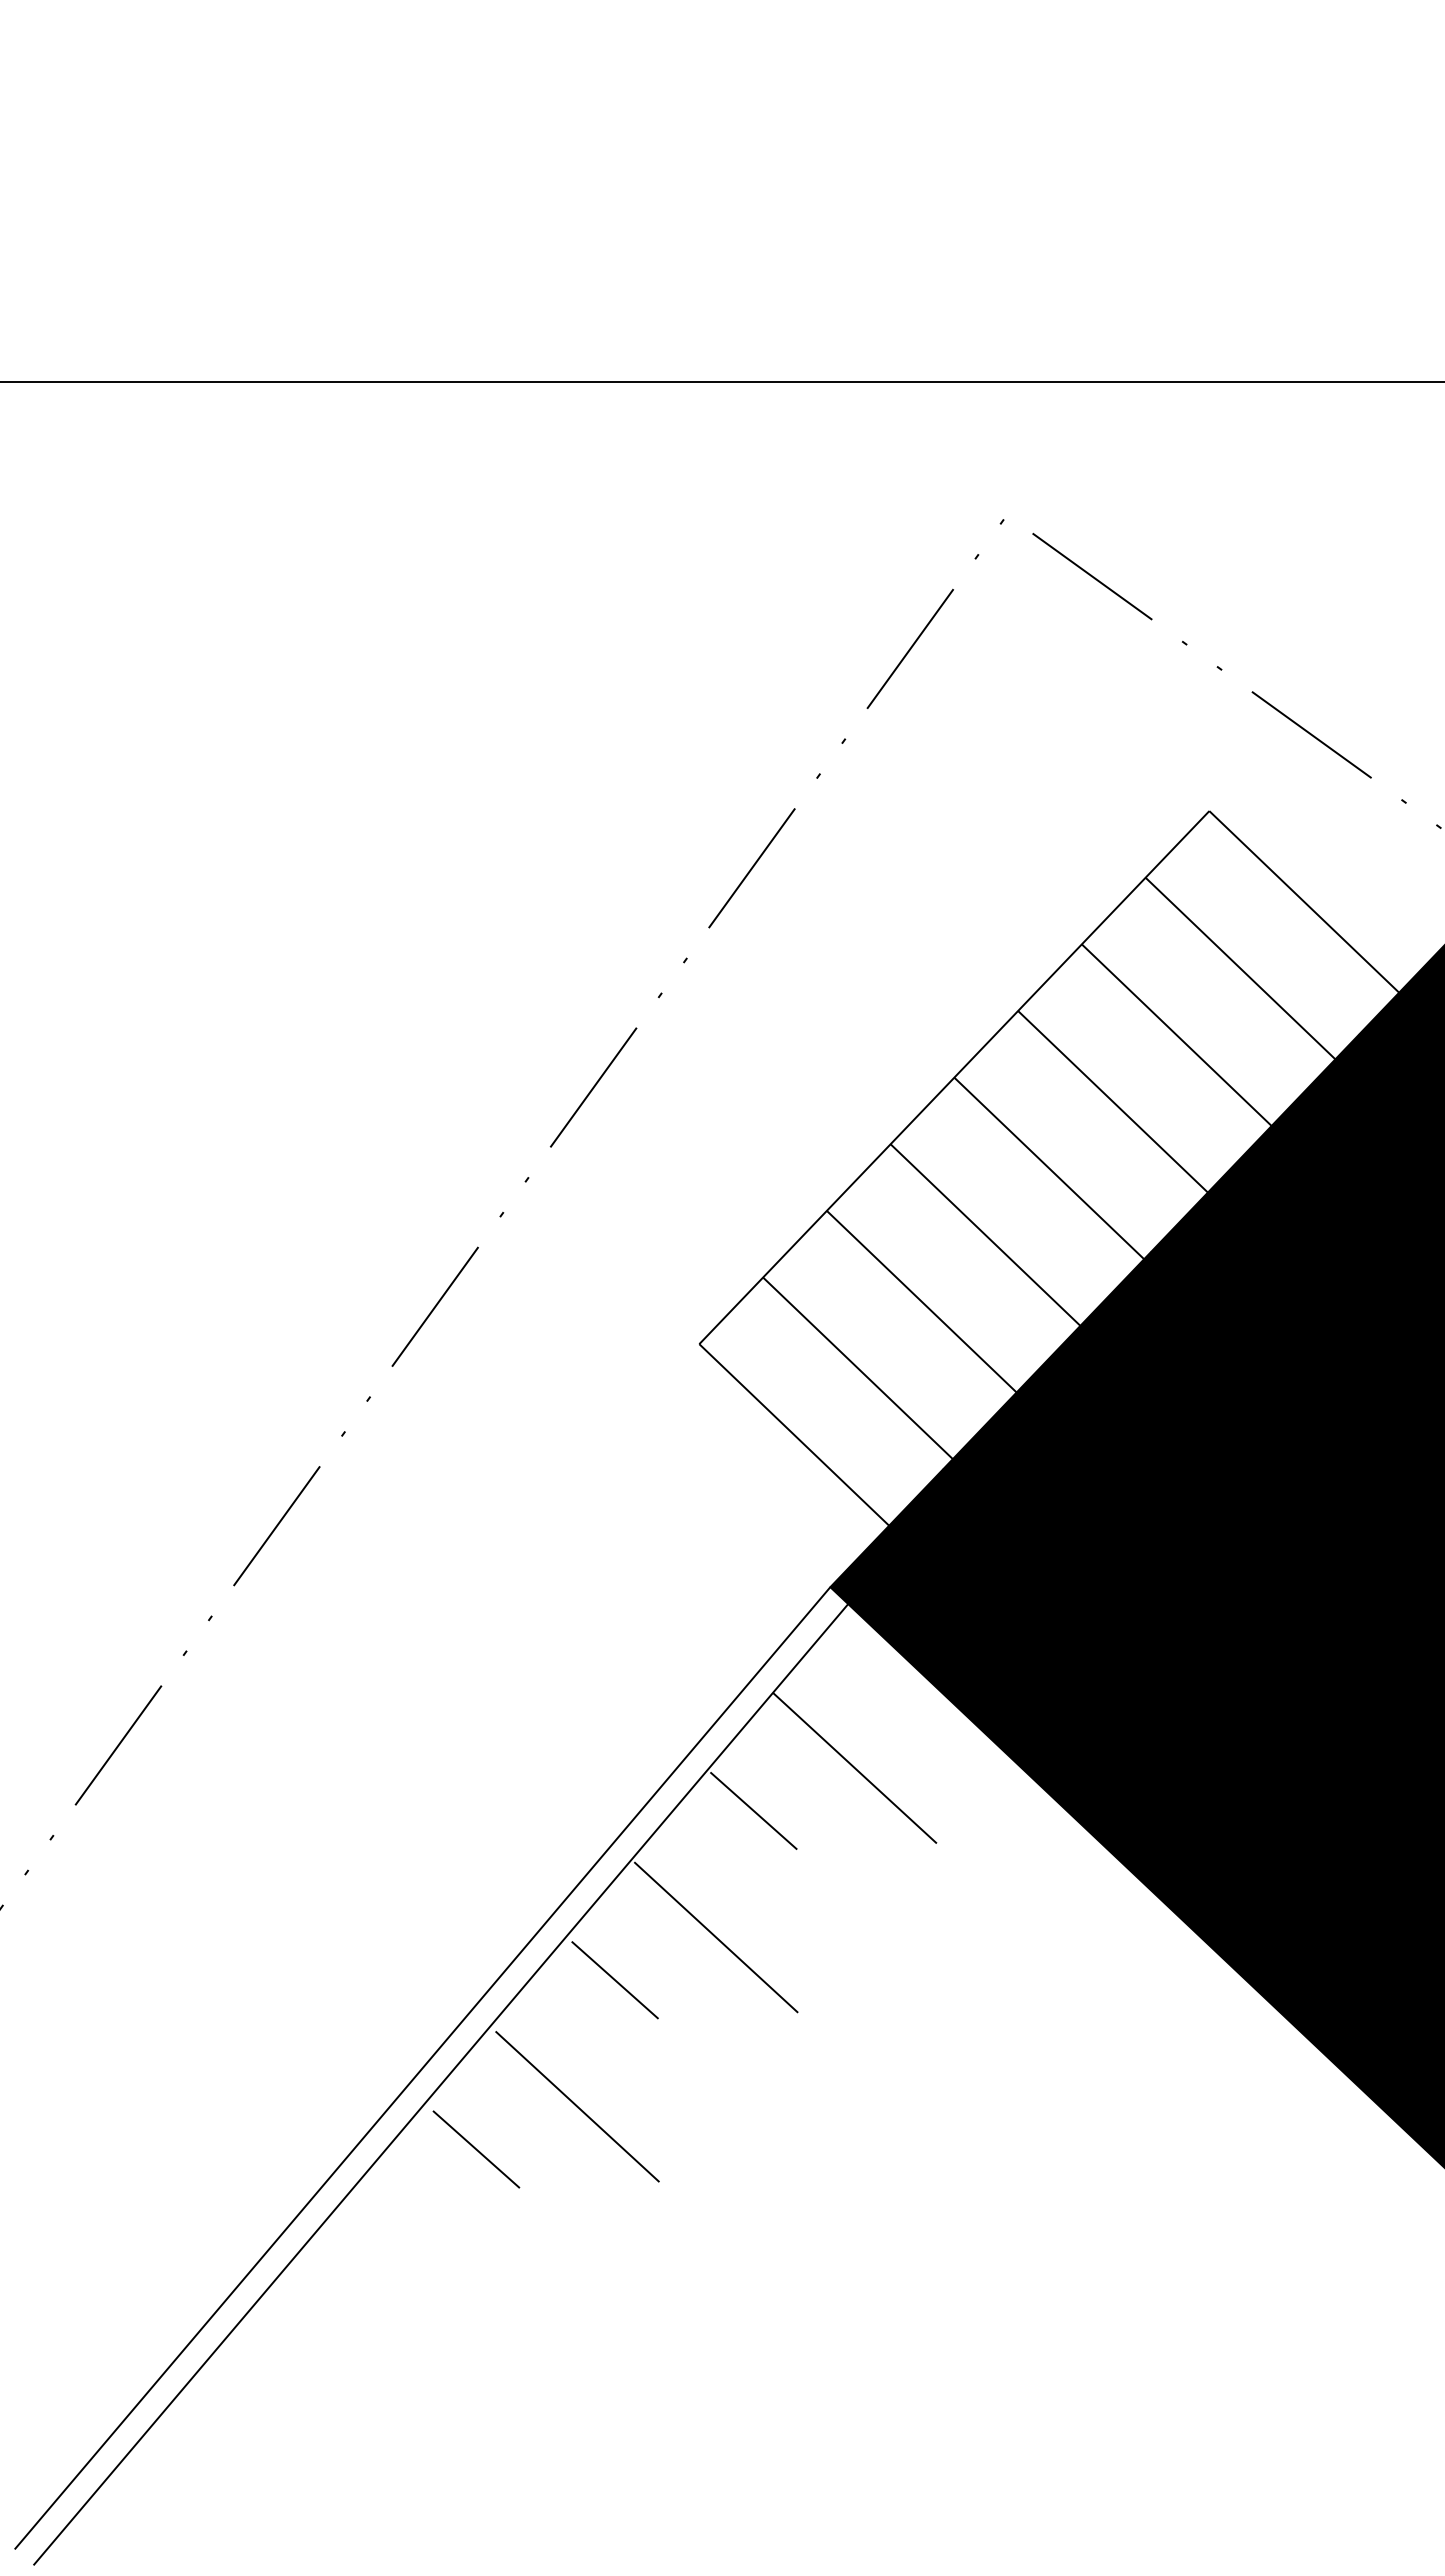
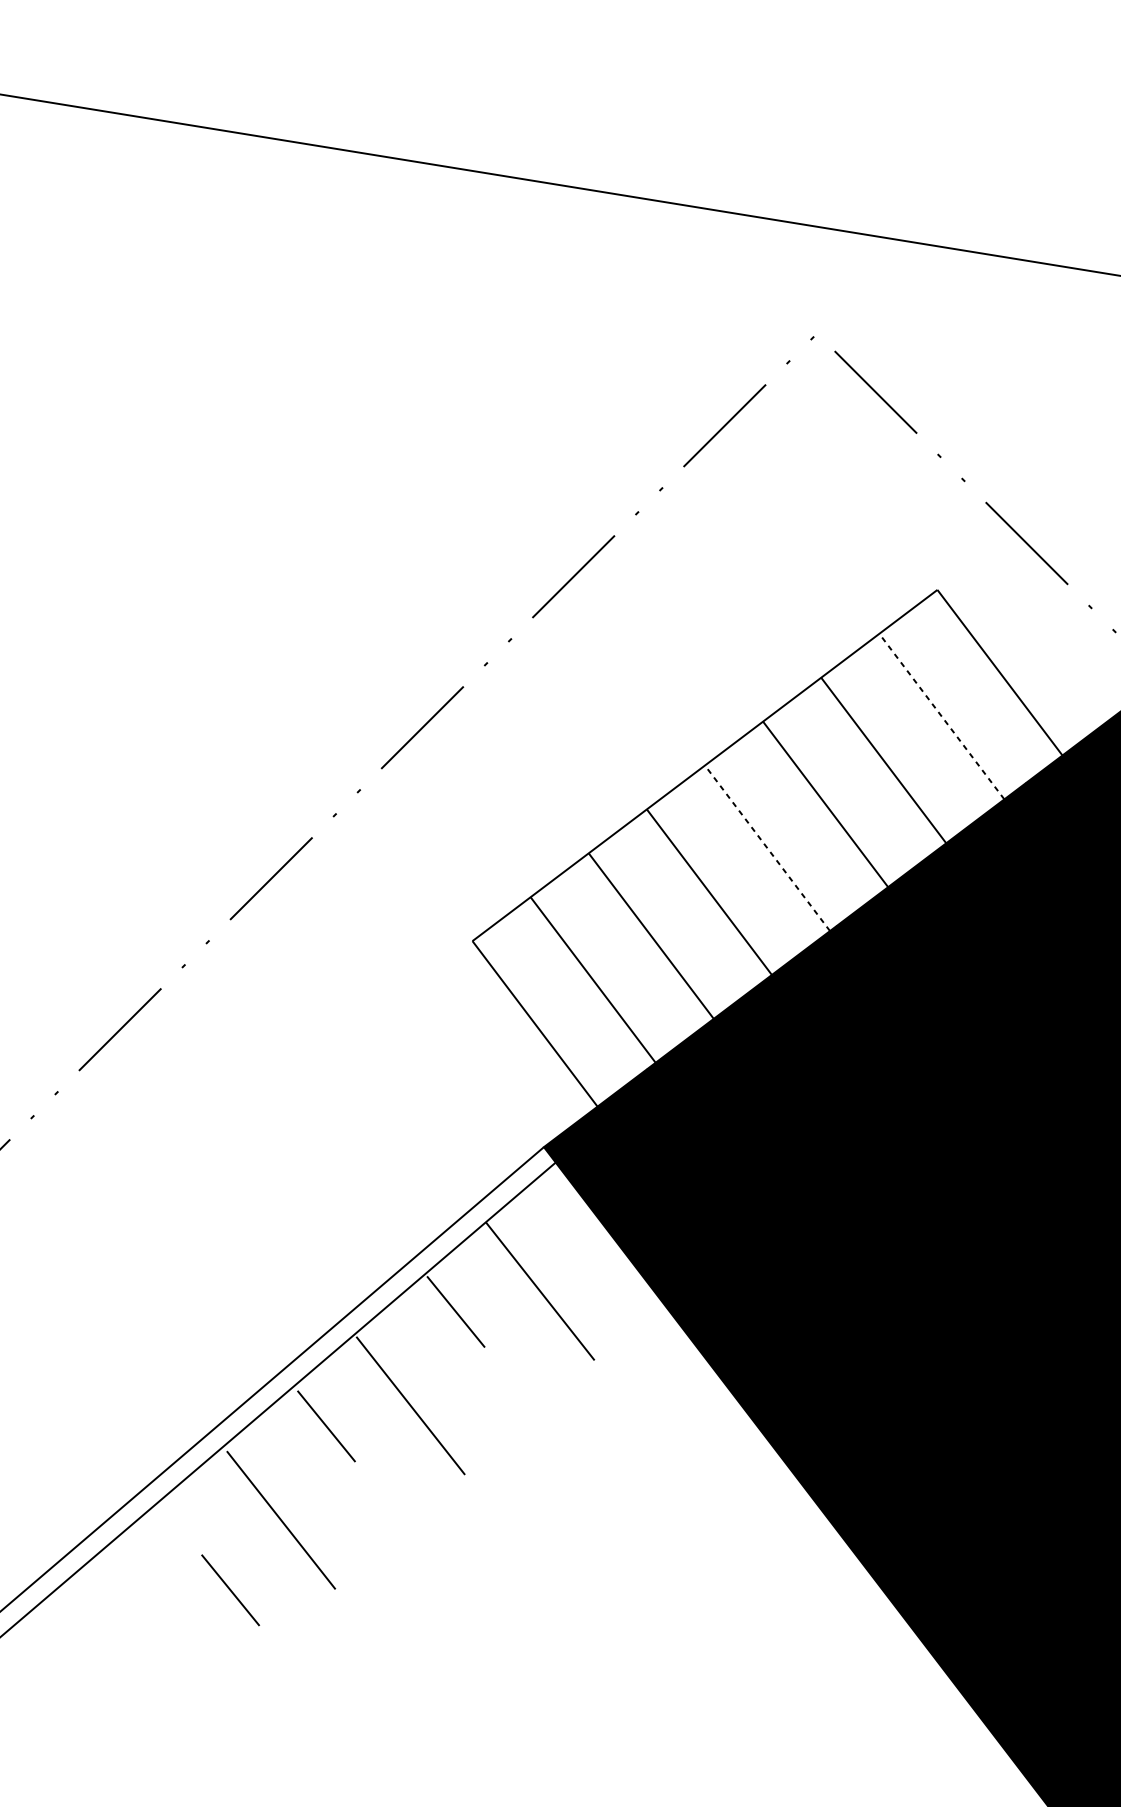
line: (1240, 968) -> (941, 716), solid -> dashed
line: (1048, 1168) -> (766, 848), solid -> dashed
line: (476, 2149) -> (230, 1590), moved

